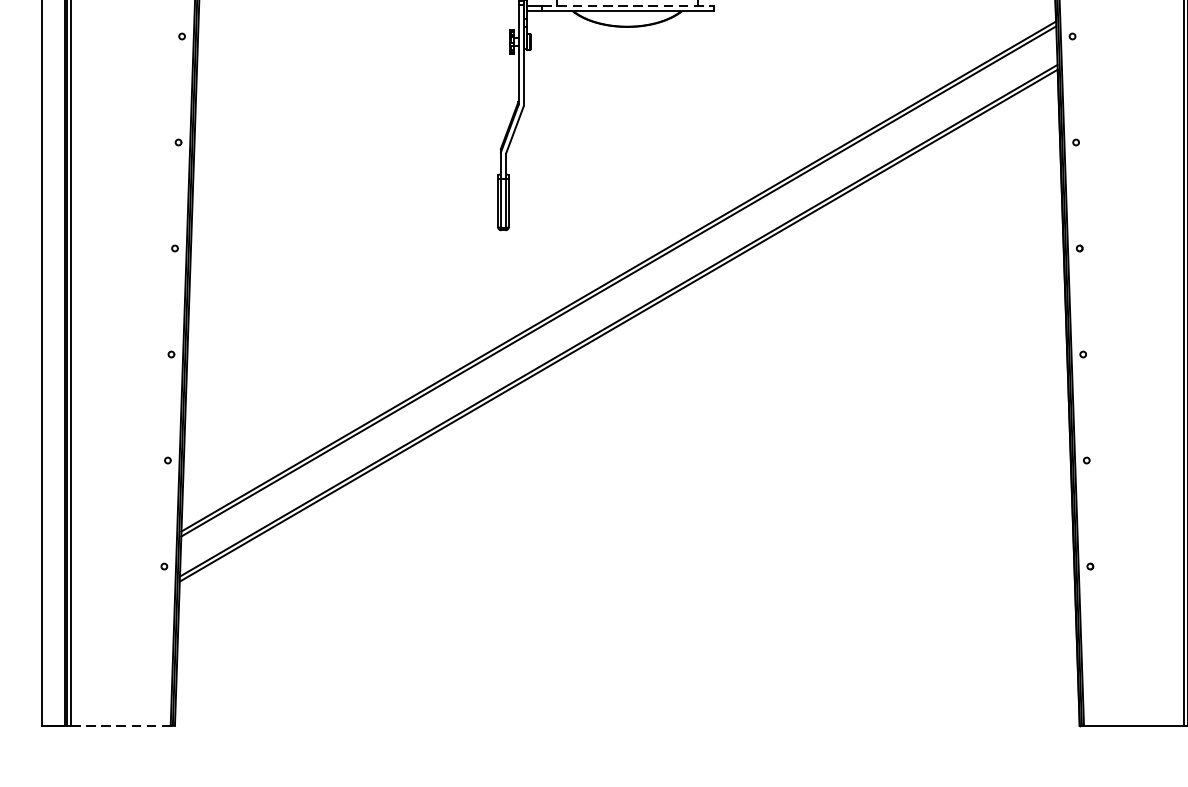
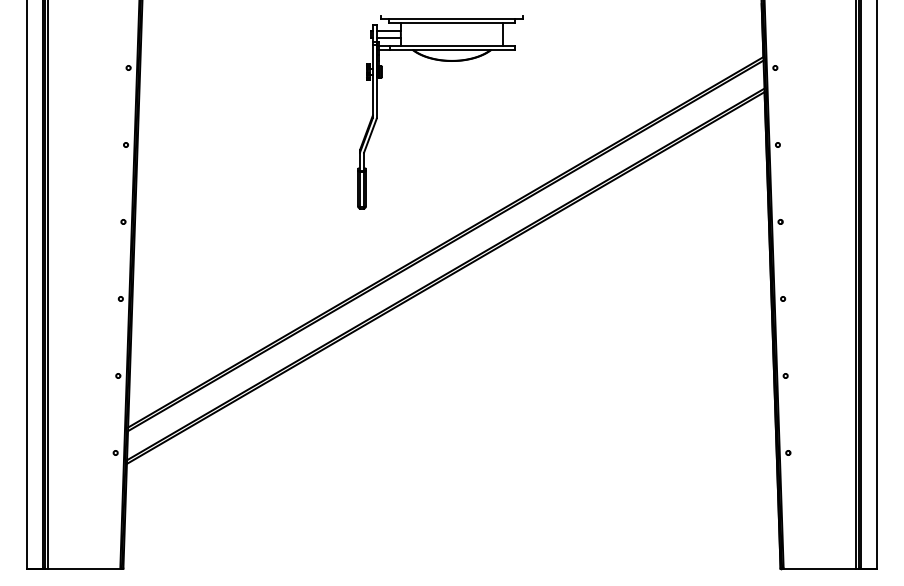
line: (629, 5) -> (453, 45), dashed -> solid
line: (122, 725) -> (85, 568), dashed -> solid

